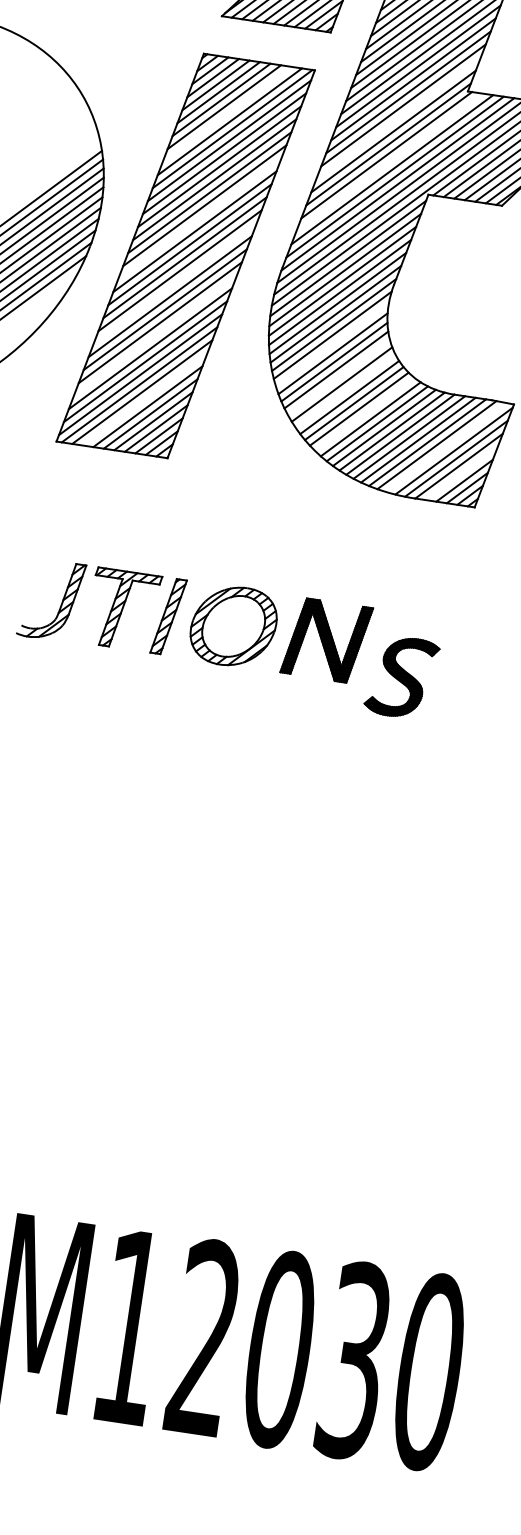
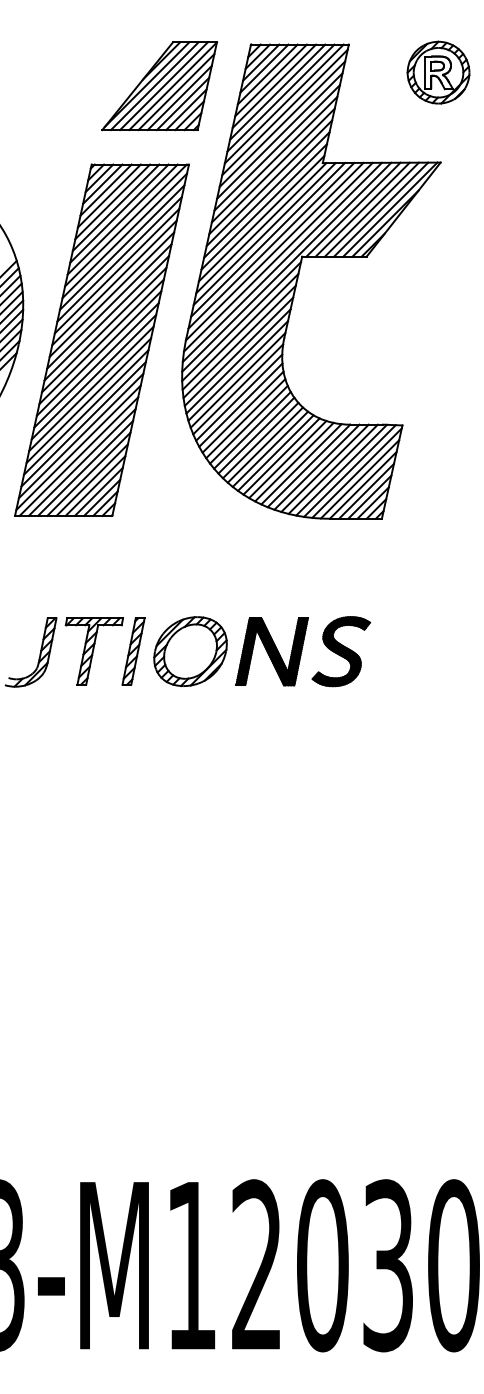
line: (227, 114) -> (119, 213), added
line: (398, 117) -> (266, 194), added
line: (389, 163) -> (264, 234), added
line: (200, 218) -> (109, 306), added
line: (175, 283) -> (96, 365), added
line: (155, 335) -> (86, 412), added
line: (332, 344) -> (239, 397), added
line: (338, 377) -> (248, 424), added
line: (345, 391) -> (256, 435), added
line: (145, 398) -> (85, 467), added
line: (364, 413) -> (275, 452), added
line: (445, 446) -> (349, 470), added
line: (461, 472) -> (366, 490), added
part: (402, 677) -> (341, 651), moved

